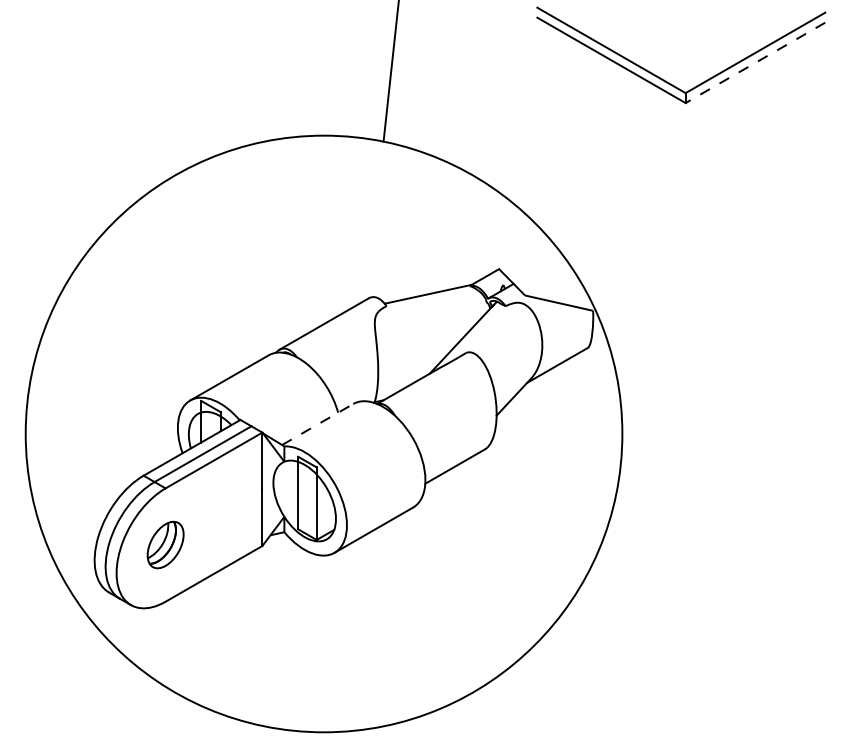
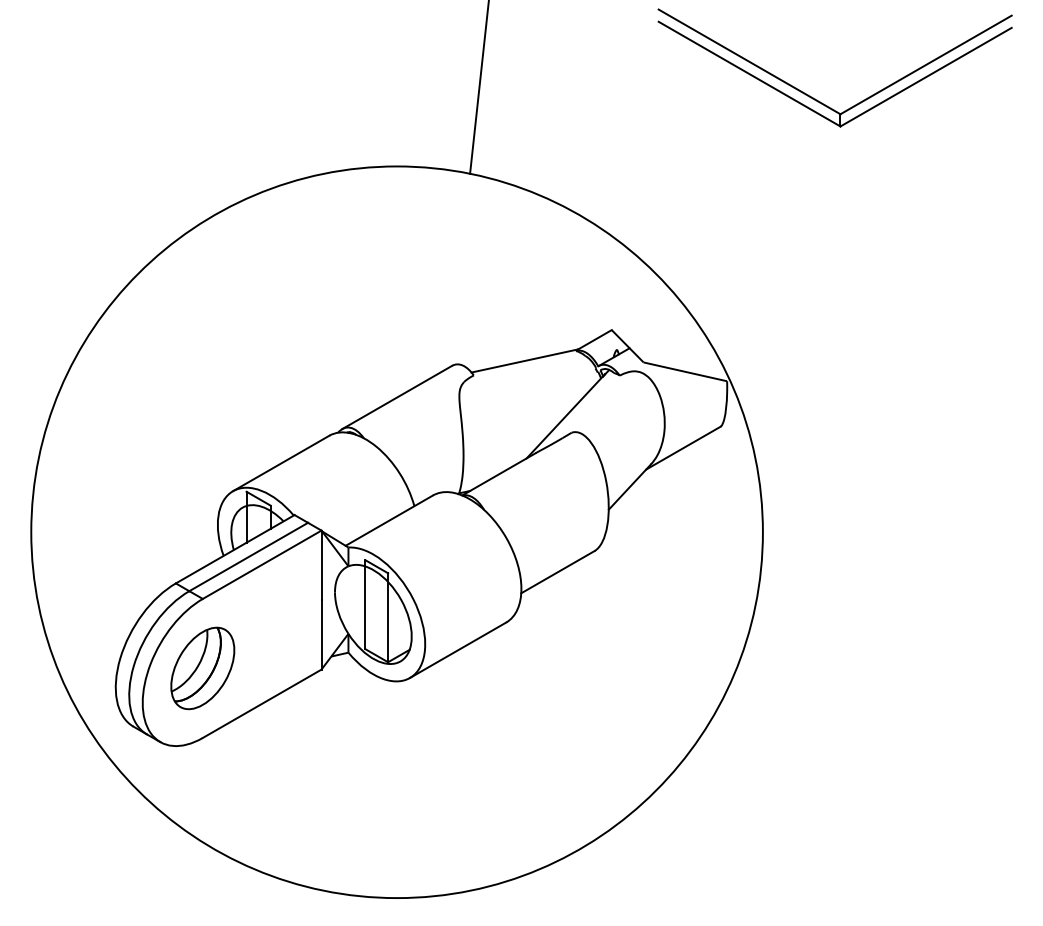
line: (755, 63) -> (926, 77), dashed -> solid
line: (317, 424) -> (389, 520), dashed -> solid
part: (165, 545) -> (202, 668), size x1.43

